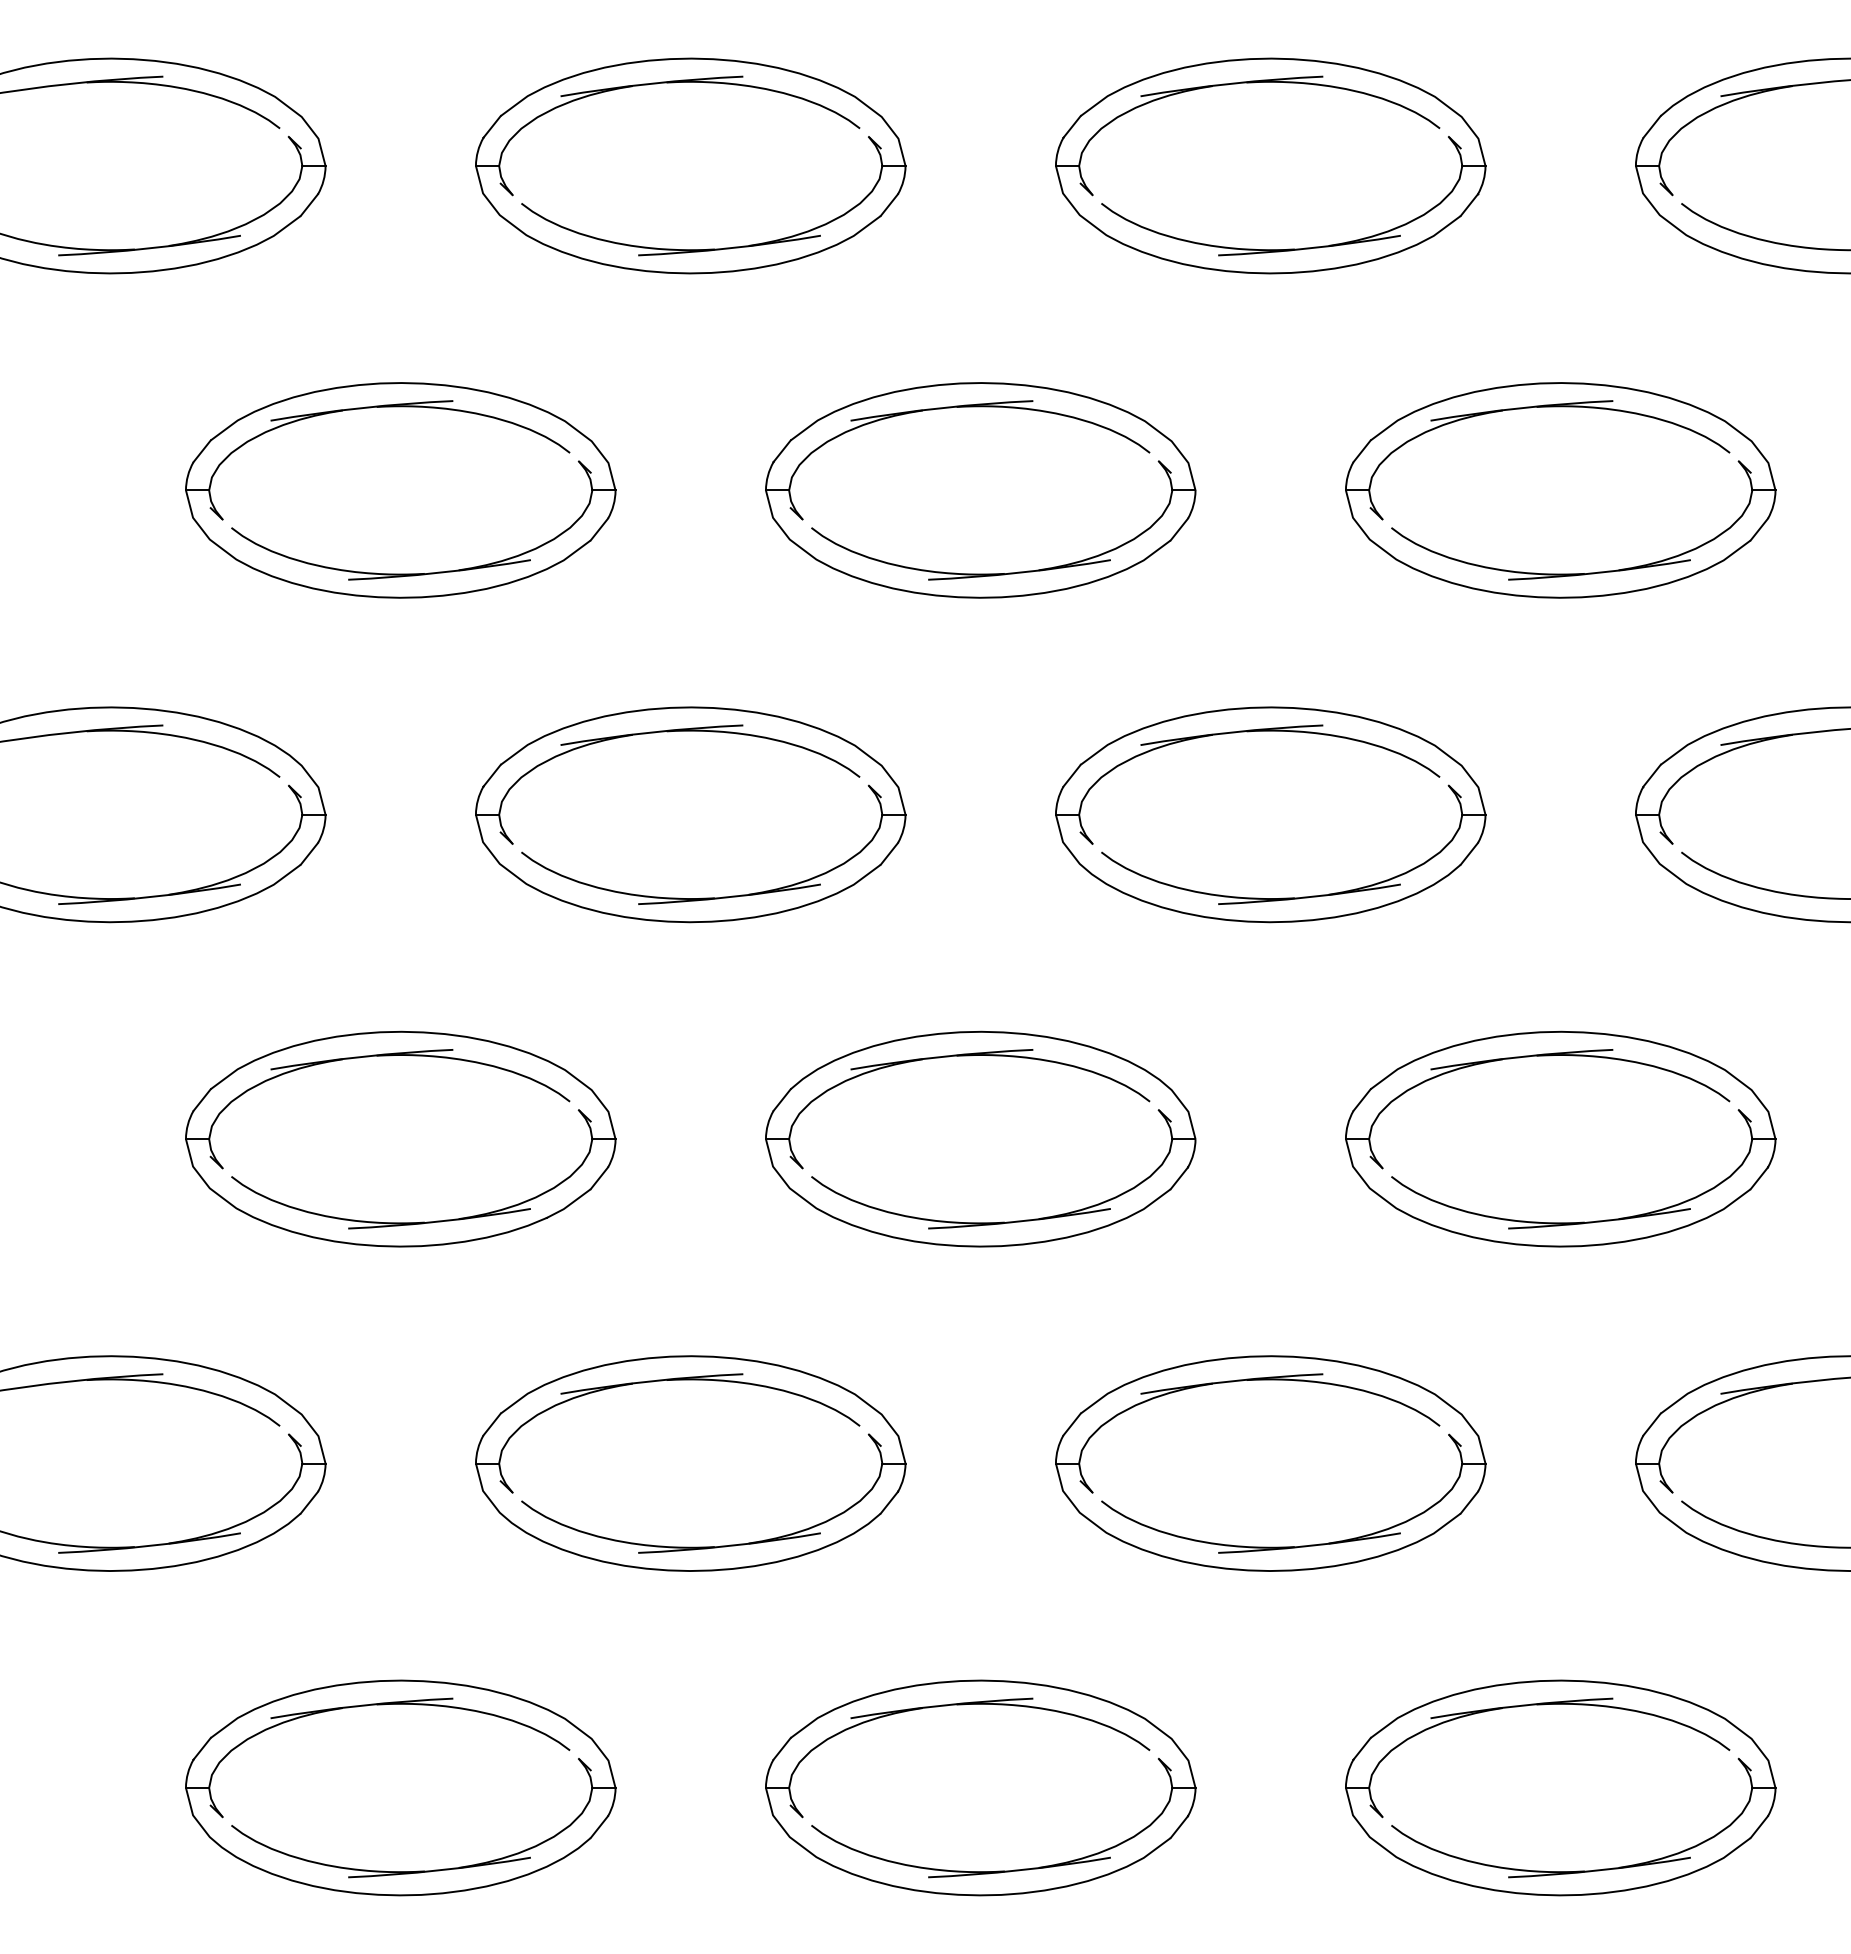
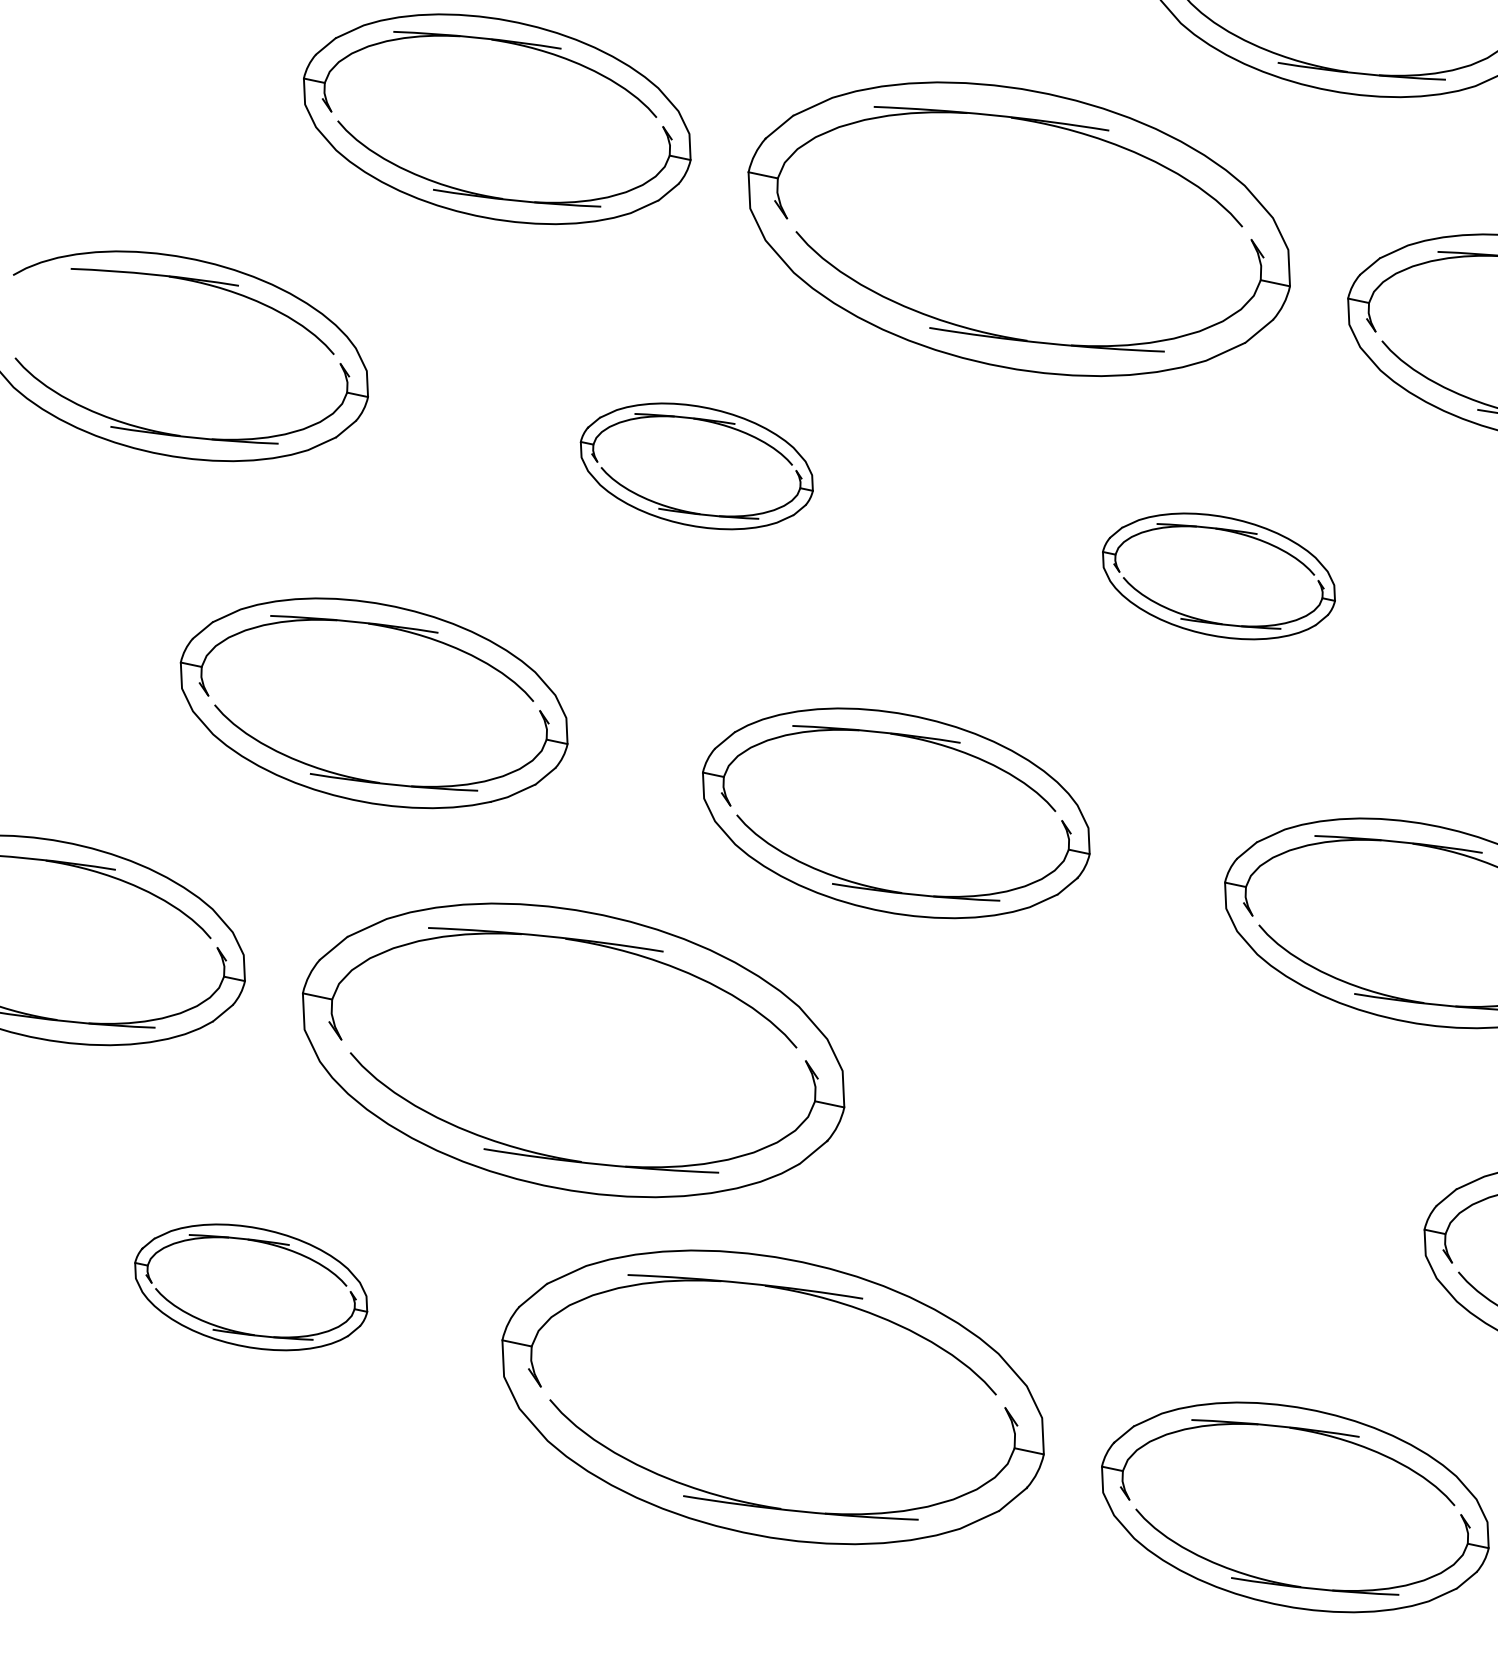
part: (980, 490) -> (1019, 229), size x1.4
part: (690, 814) -> (696, 465), size x0.6
part: (1270, 814) -> (1218, 576), size x0.6
part: (690, 1463) -> (573, 1050), size x1.4
part: (1270, 1463) -> (1095, 1160), removed
part: (400, 1787) -> (250, 1286), size x0.6
part: (980, 1787) -> (773, 1396), size x1.4

